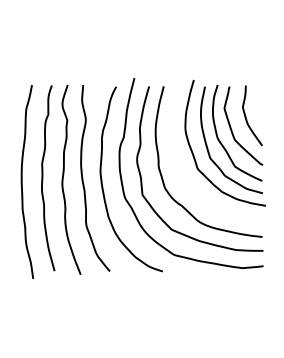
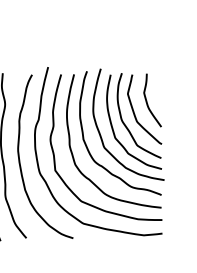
curve: (178, 166) -> (87, 145), added

